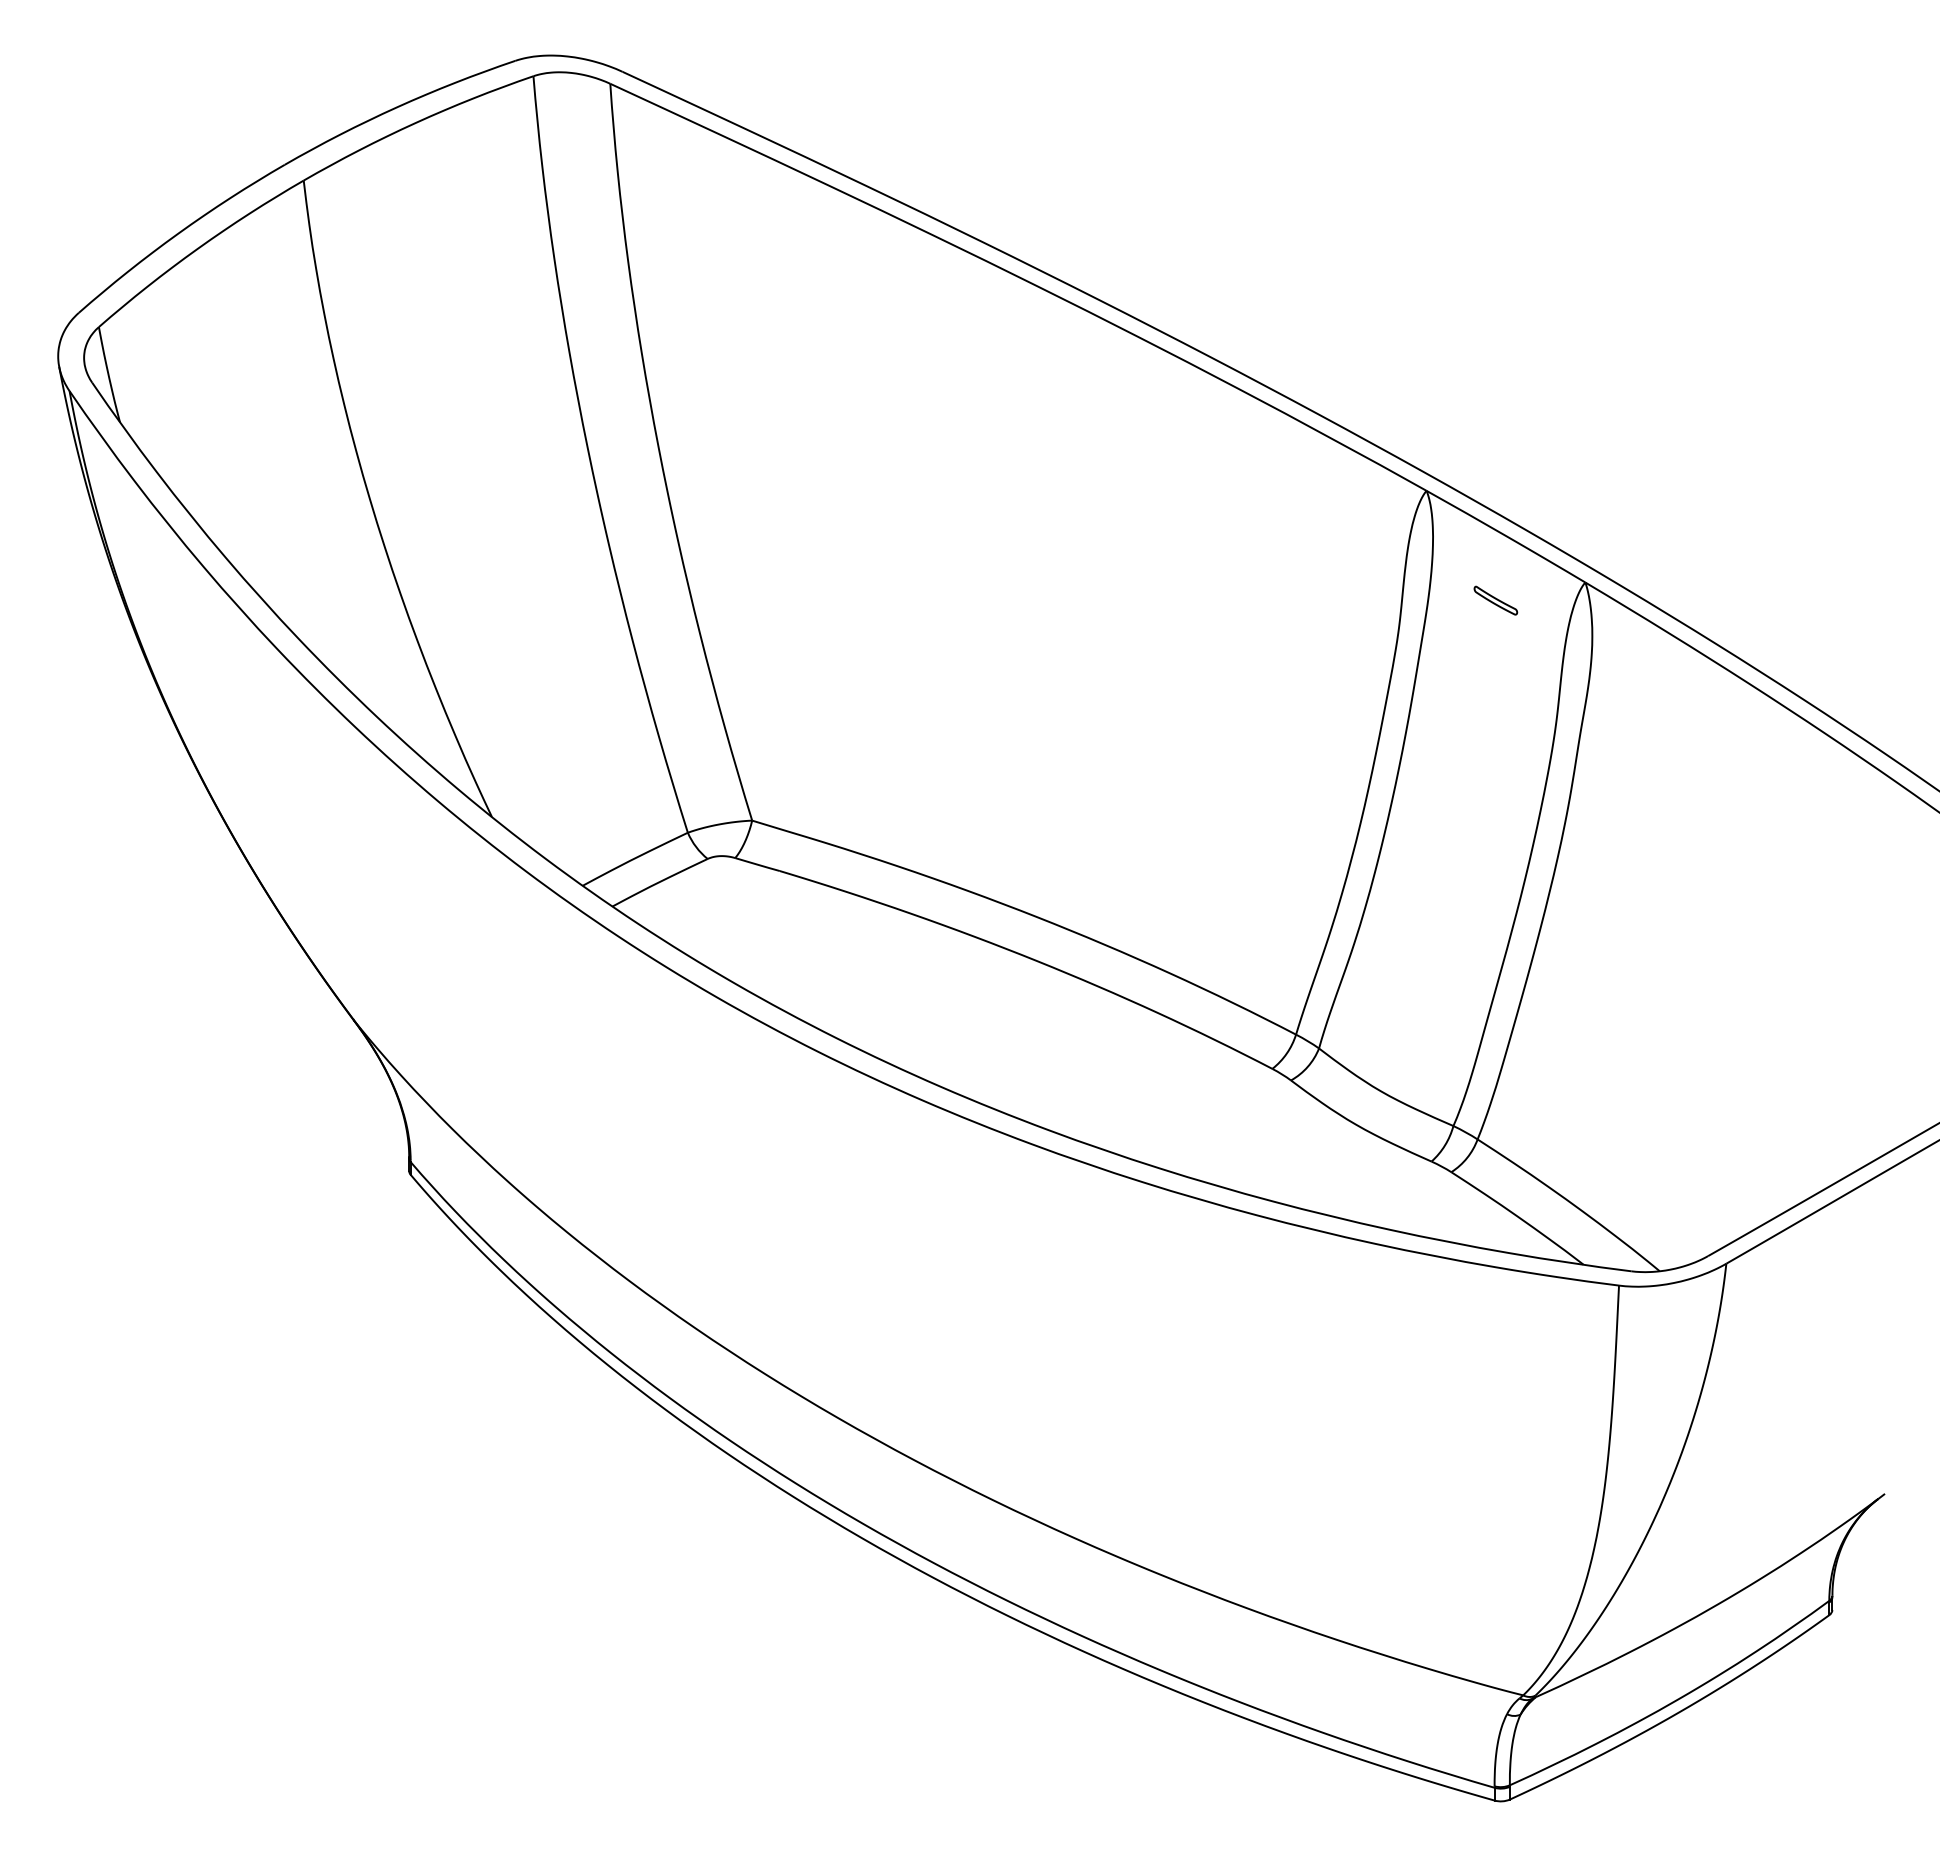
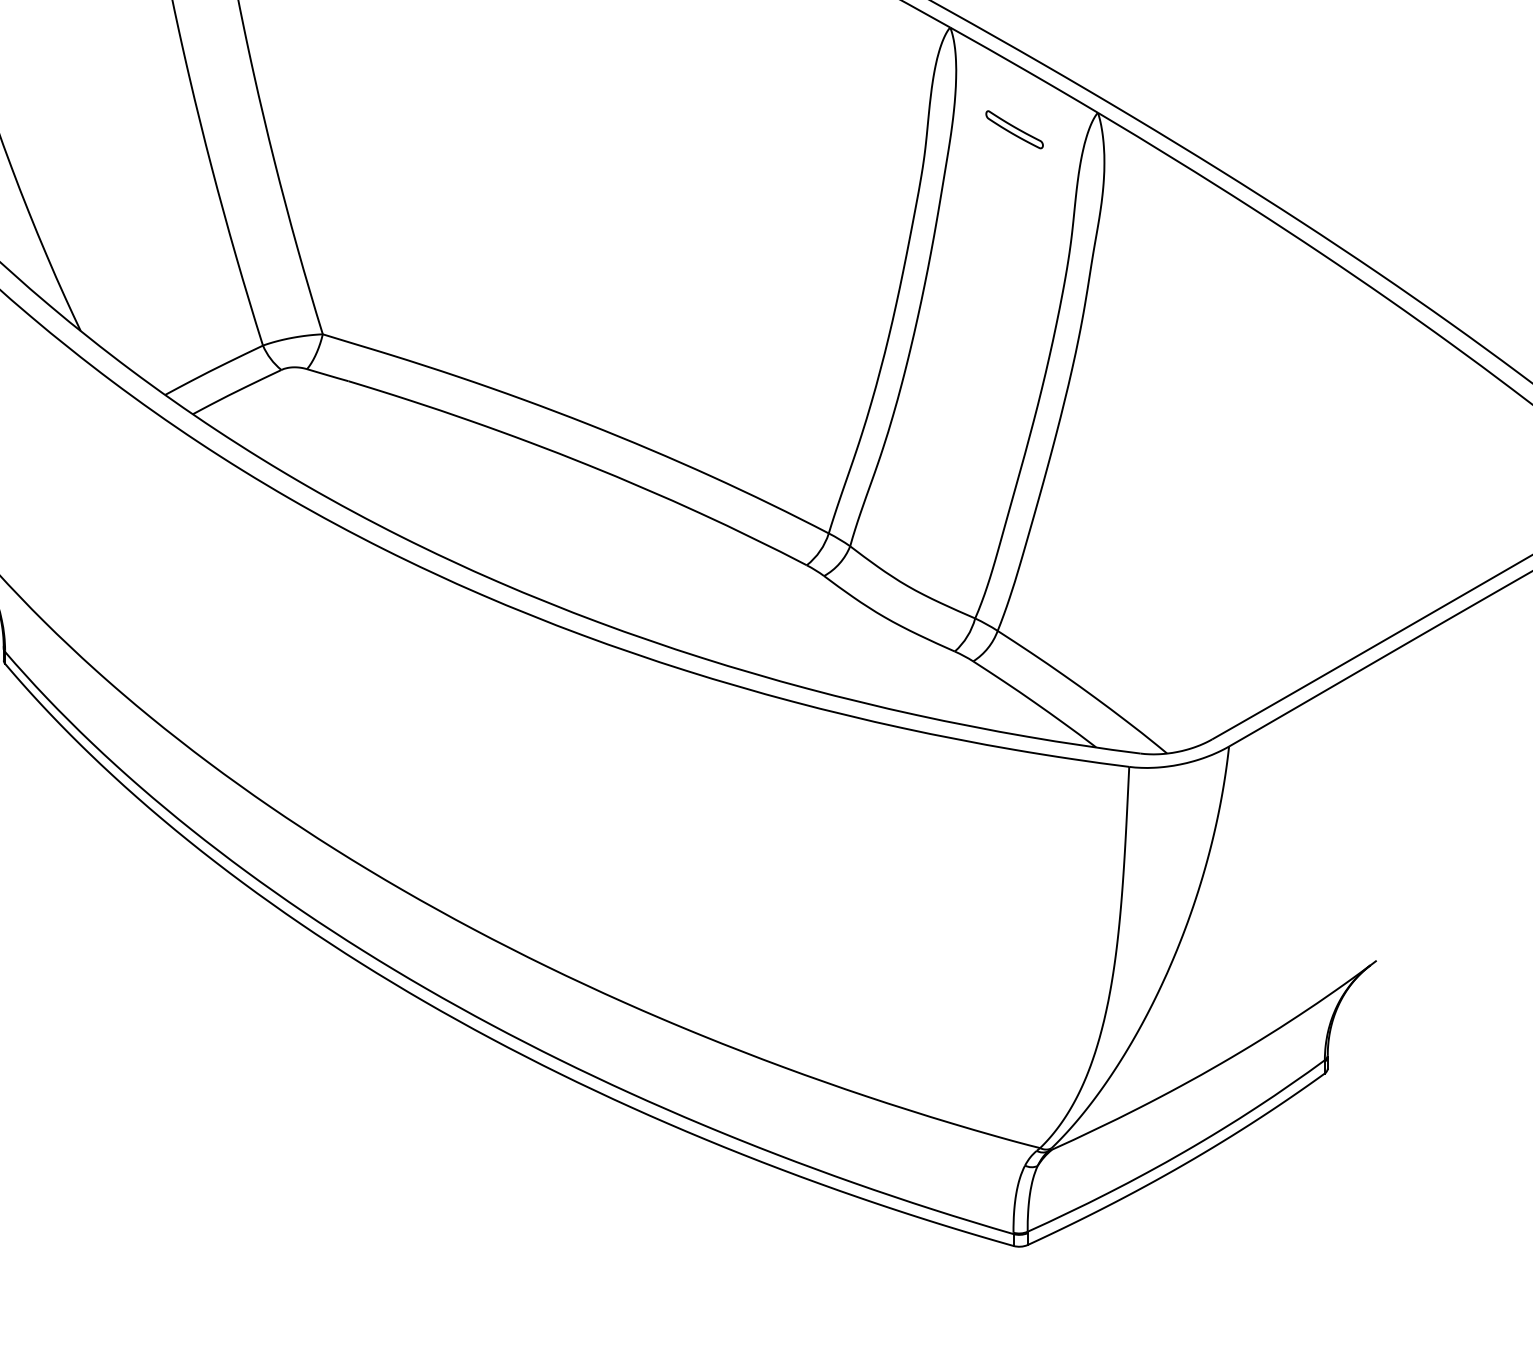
part: (1495, 600) -> (1014, 129), size x1.43

